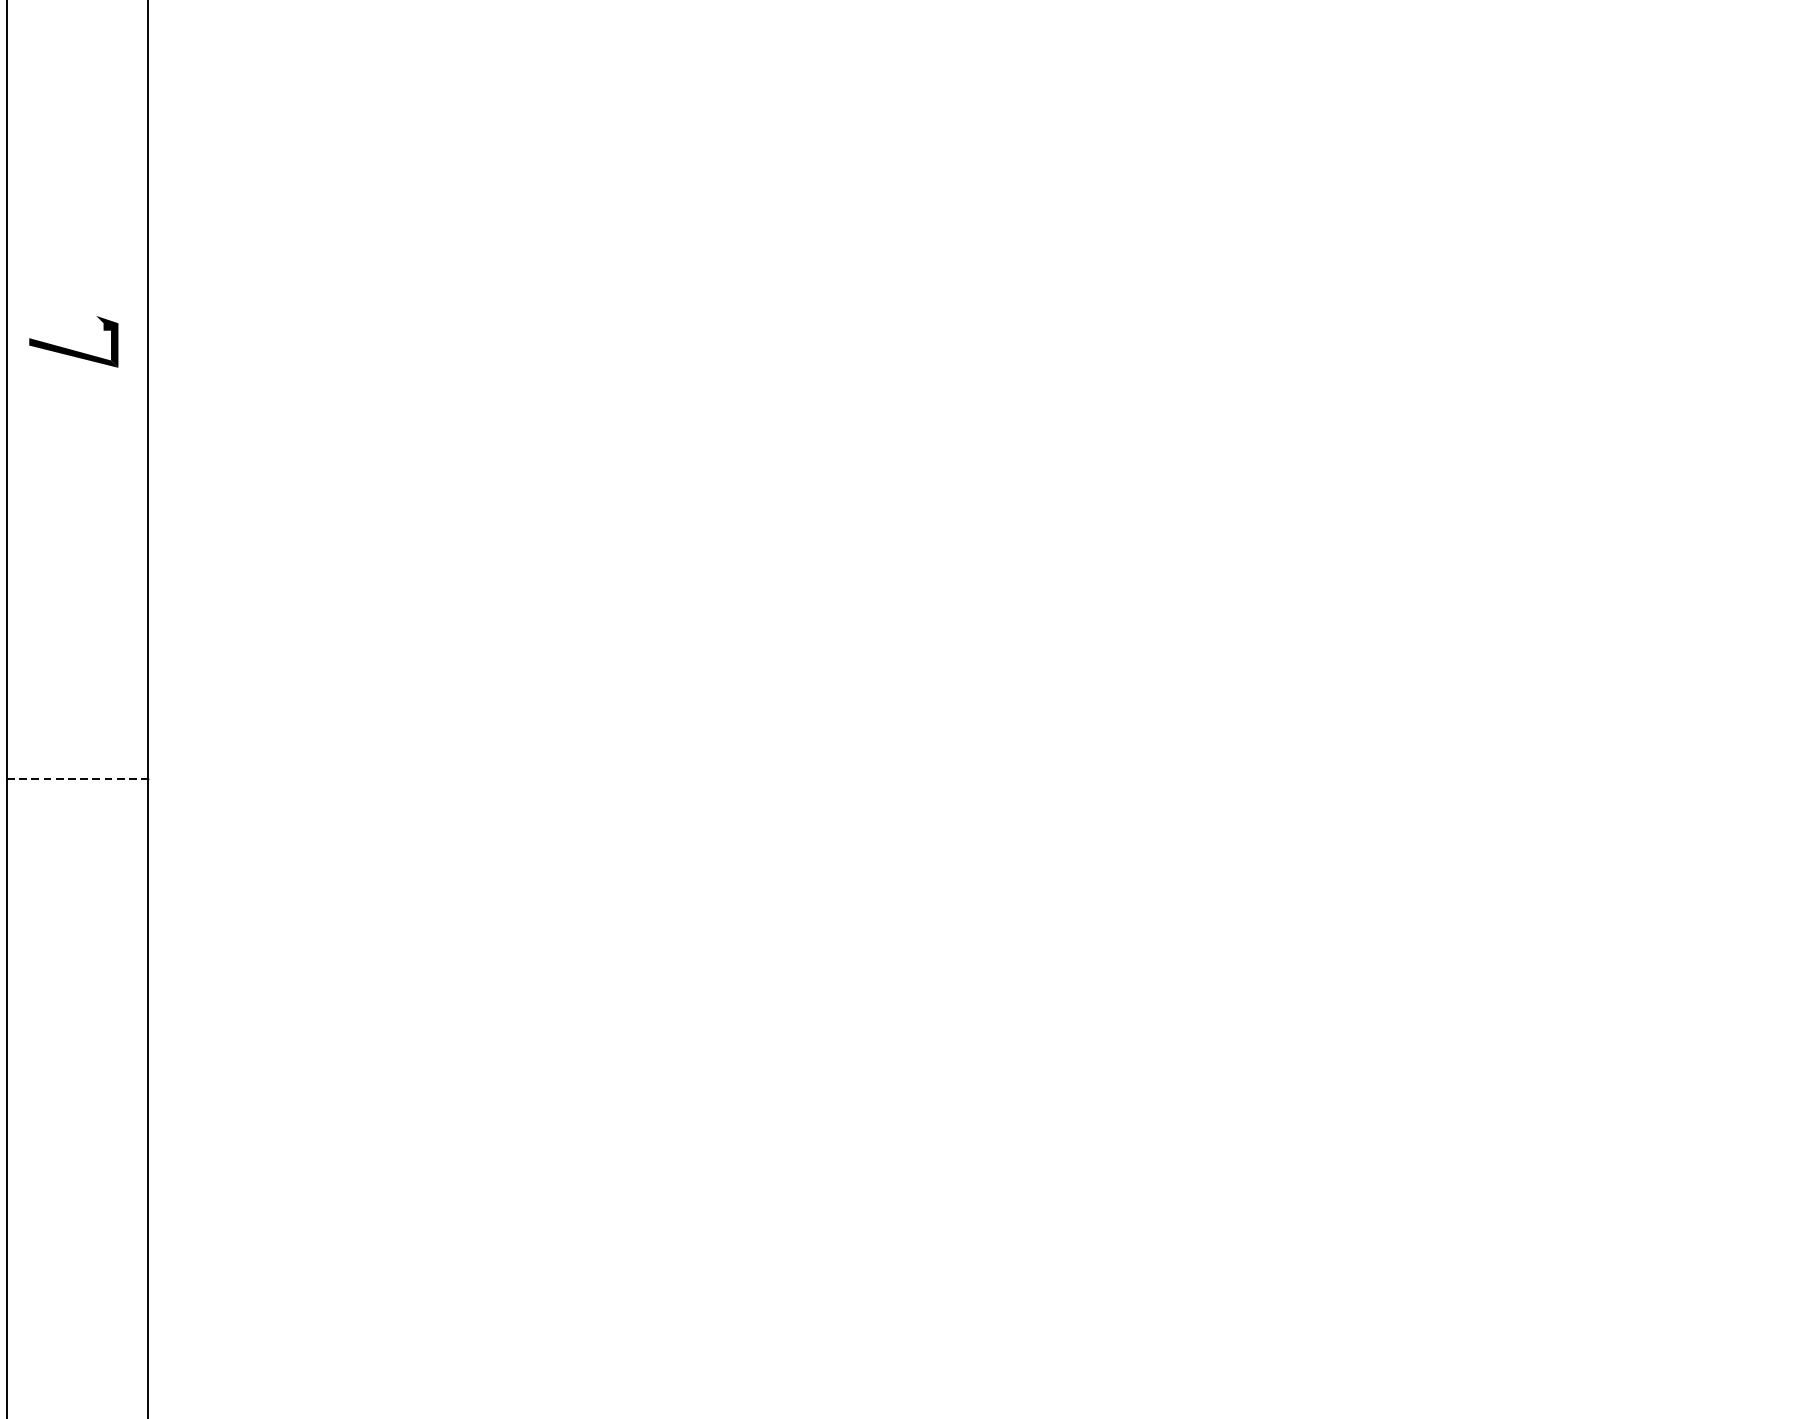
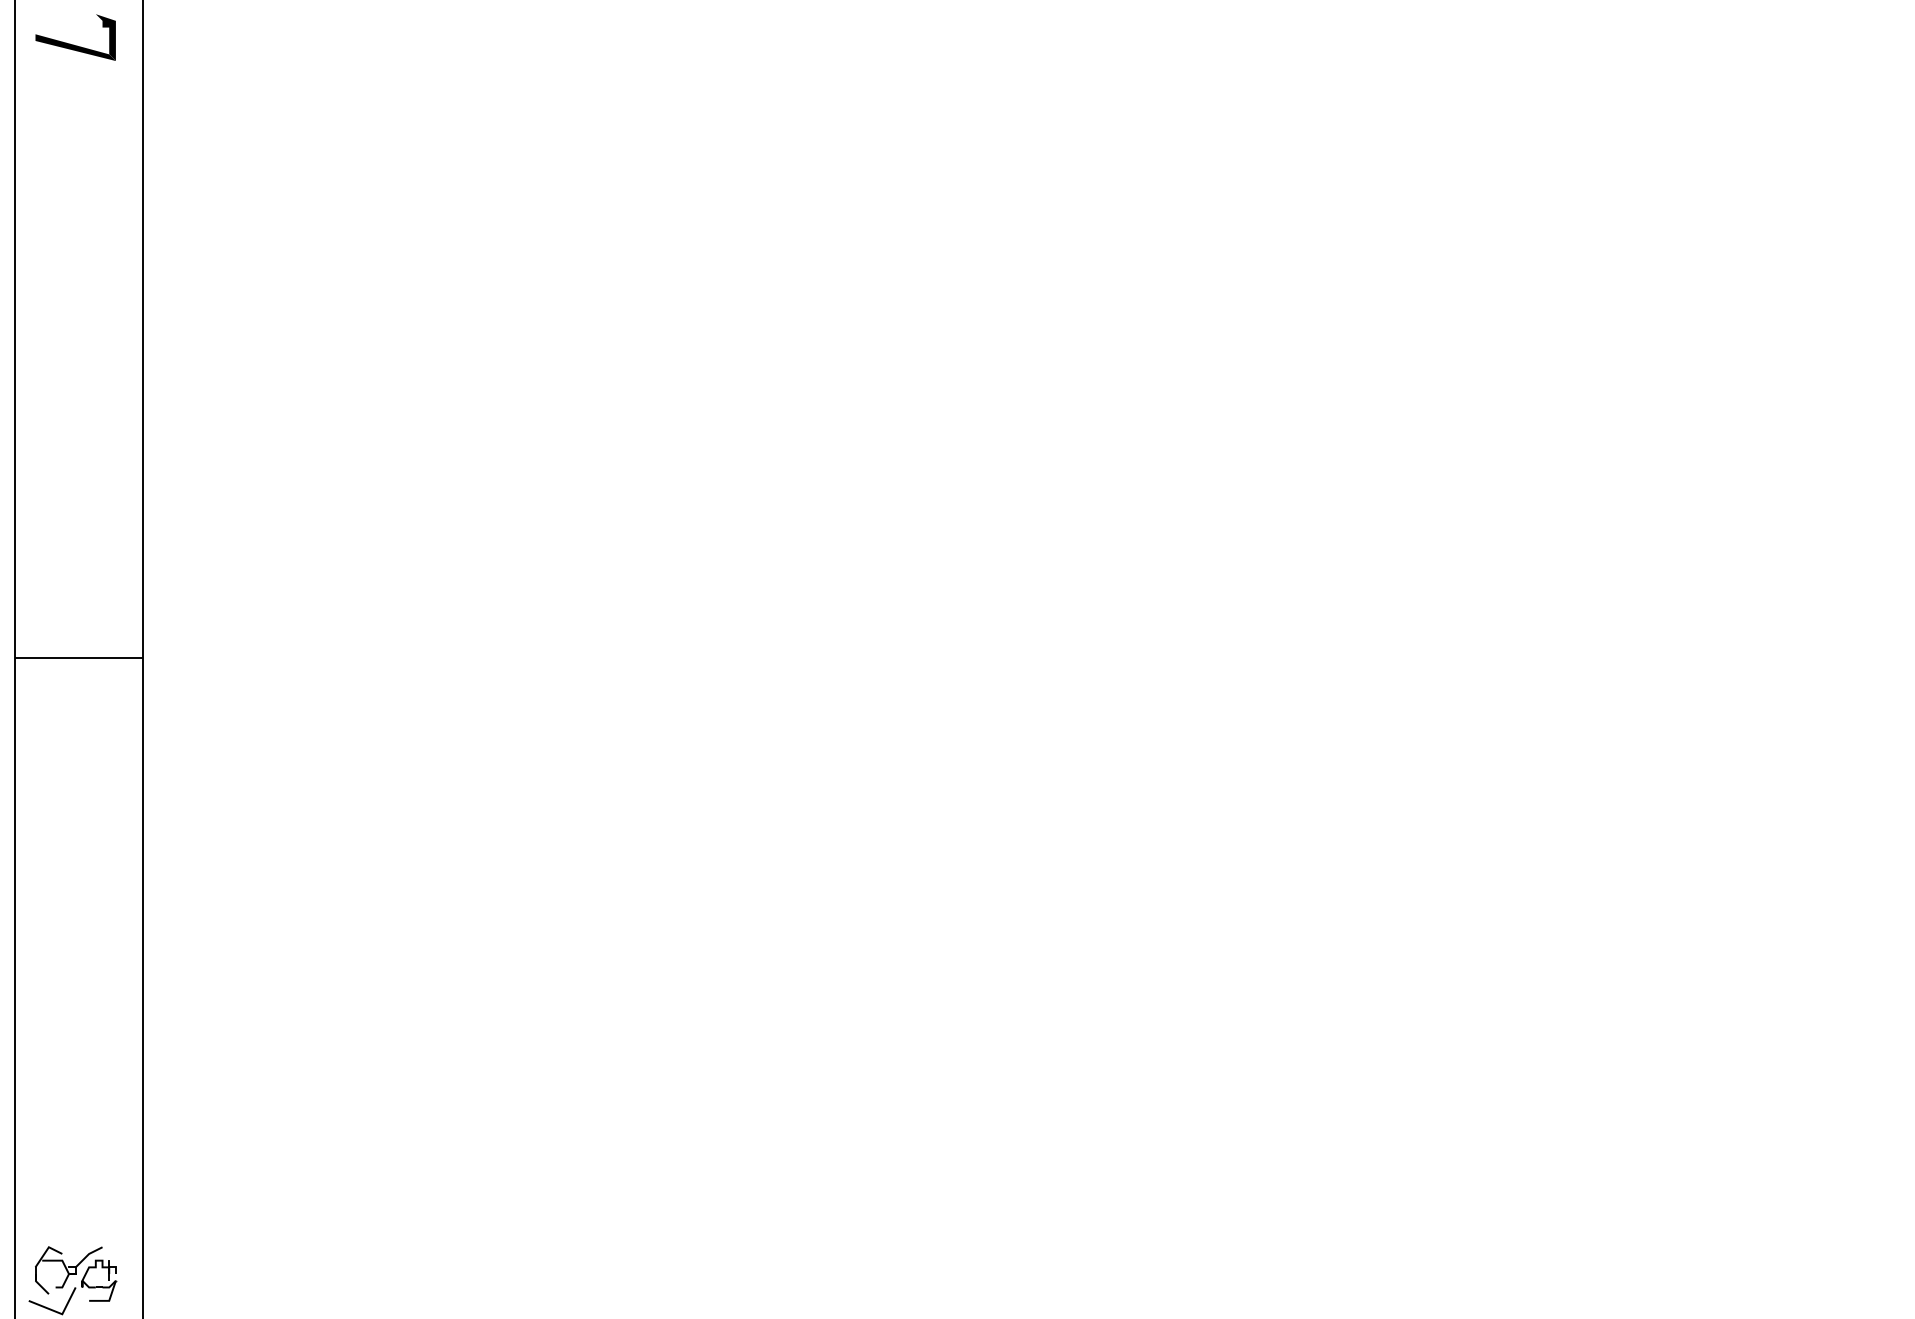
part: (71, 349) -> (73, 44), moved
line: (79, 778) -> (80, 657), dashed -> solid

